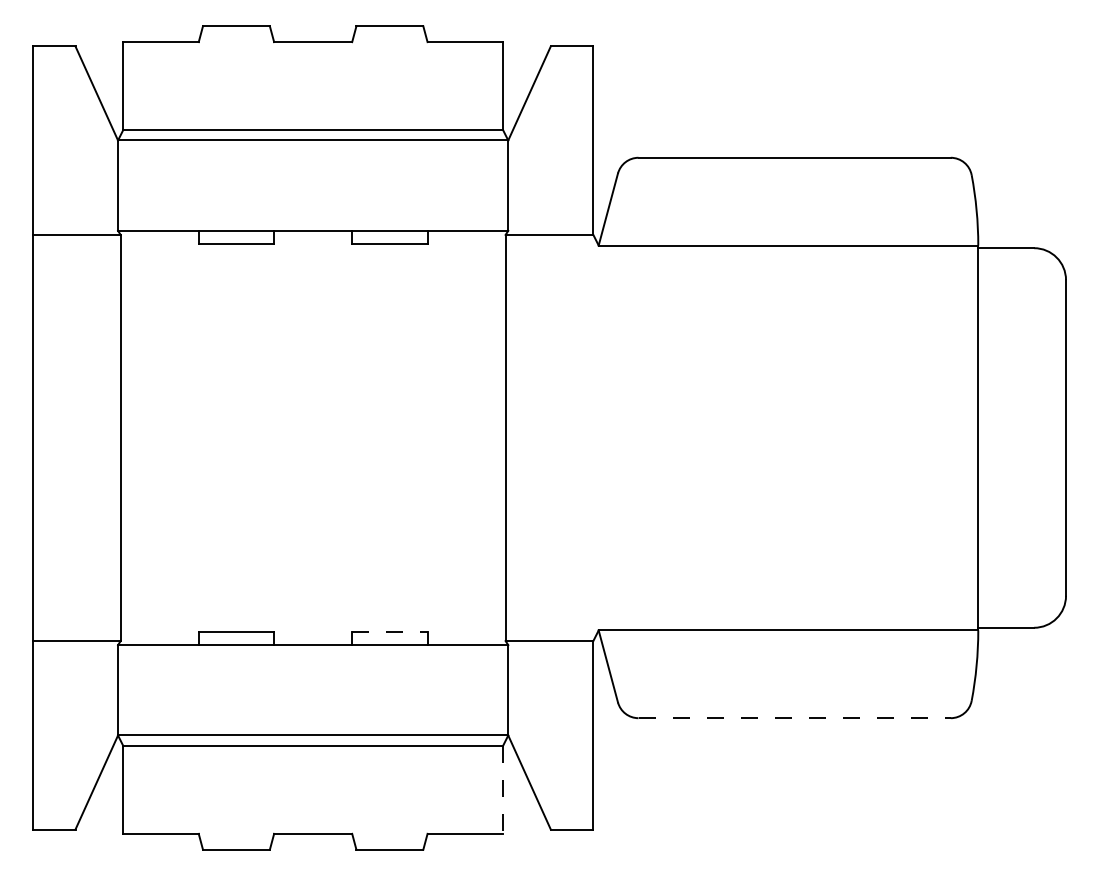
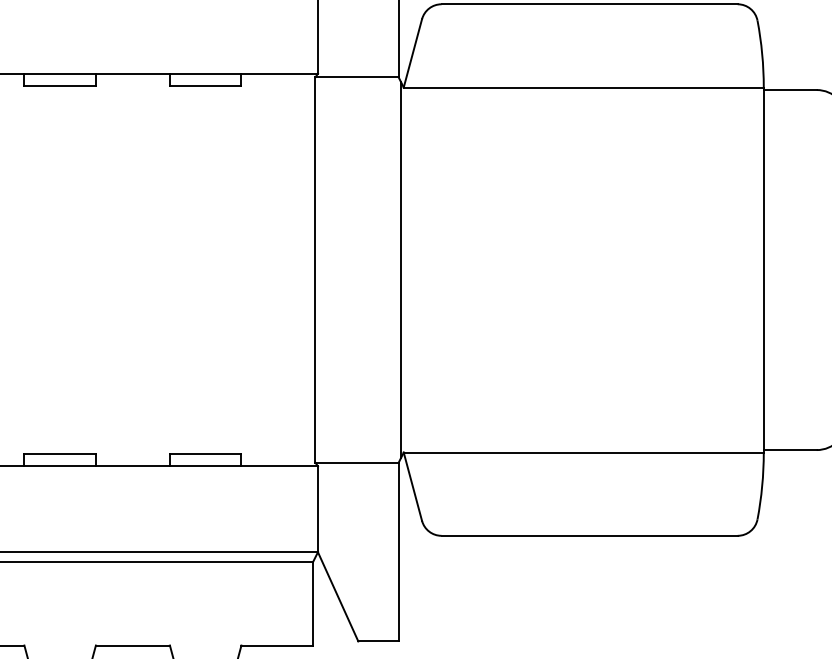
line: (596, 437) -> (401, 269), added
line: (389, 631) -> (205, 453), dashed -> solid
line: (795, 718) -> (590, 536), dashed -> solid
line: (502, 789) -> (312, 603), dashed -> solid

